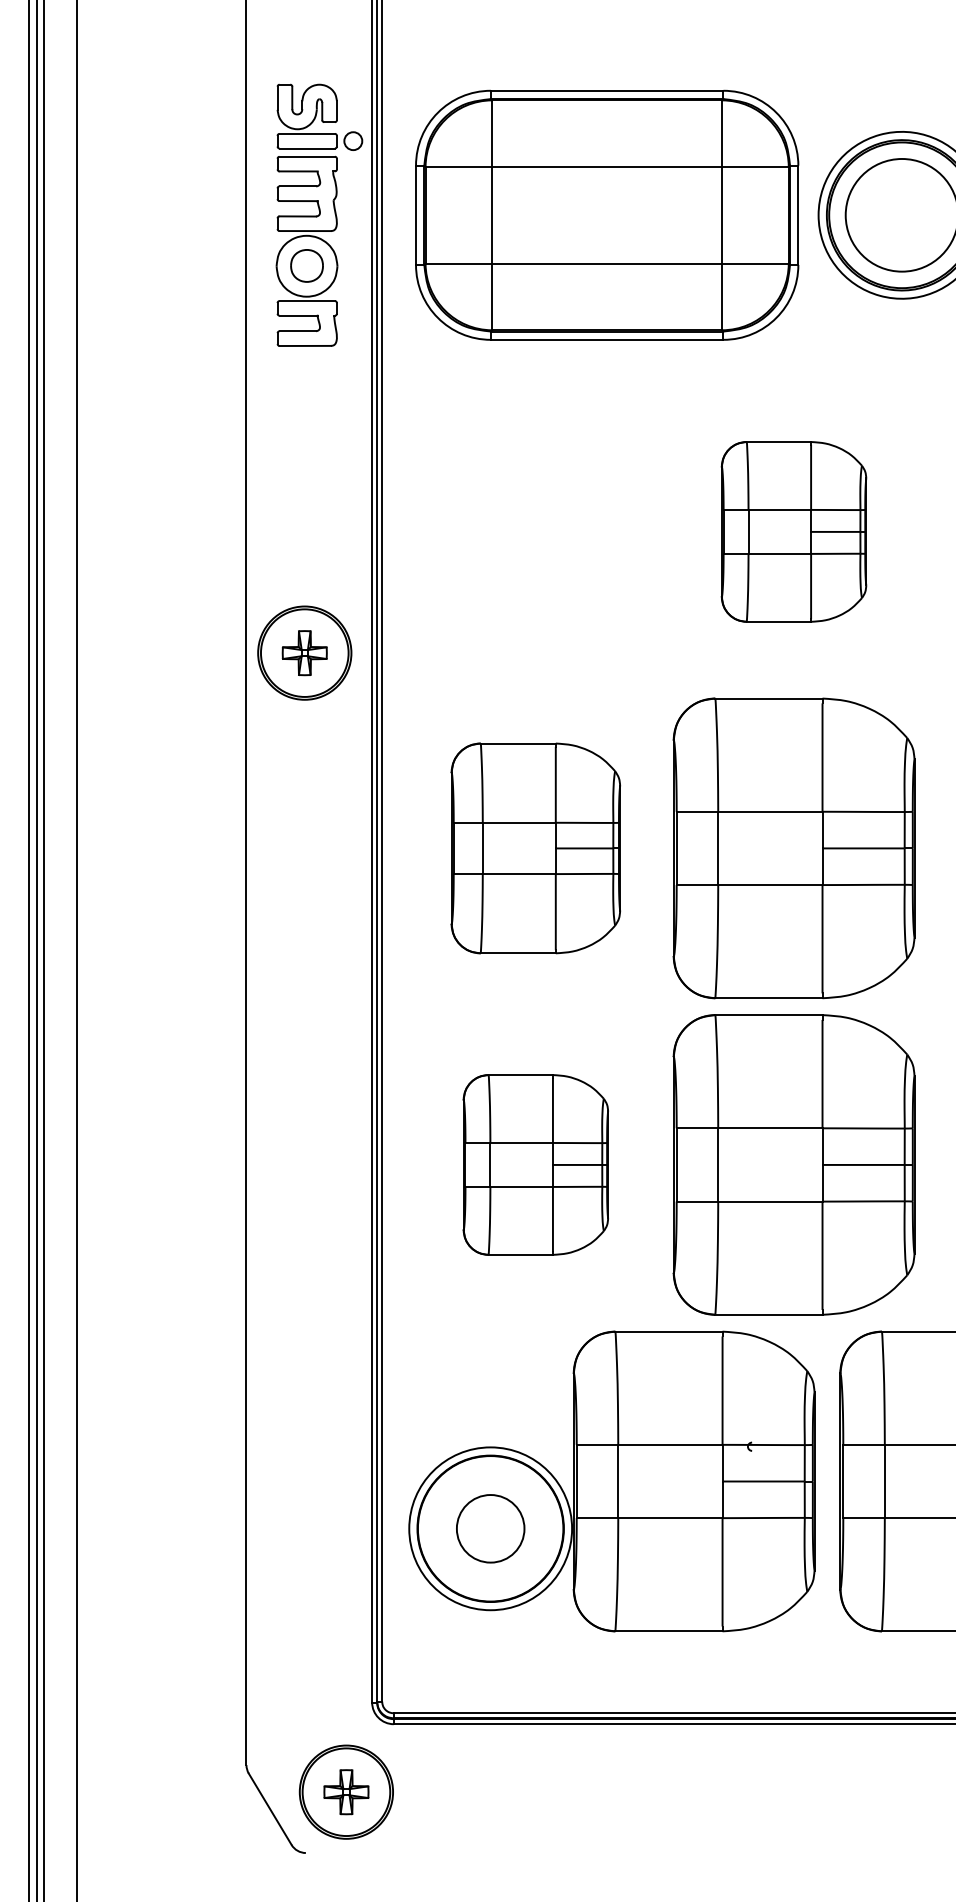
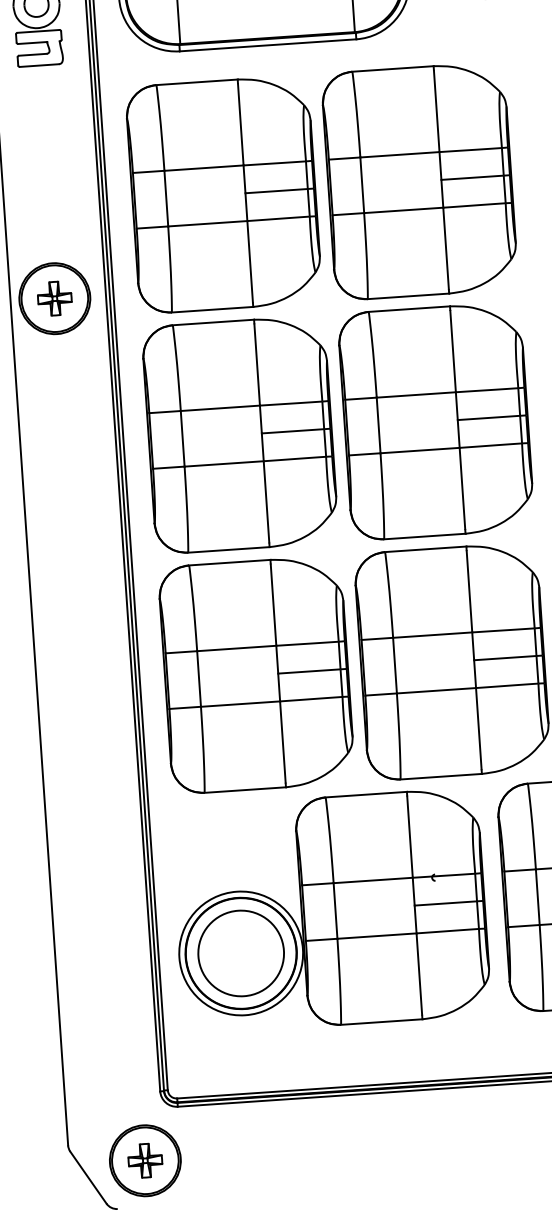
part: (535, 531) -> (223, 194), added
part: (793, 531) -> (419, 181), size x1.67
part: (535, 848) -> (240, 434), size x1.43
part: (535, 1164) -> (256, 674), size x1.67
circle: (490, 1528) -> (241, 953), size x1.67

